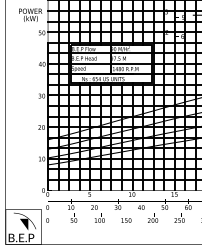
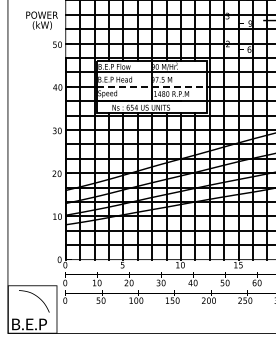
line: (111, 63) -> (152, 86), solid -> dashed
fill: (23, 224) -> (32, 306), removed

